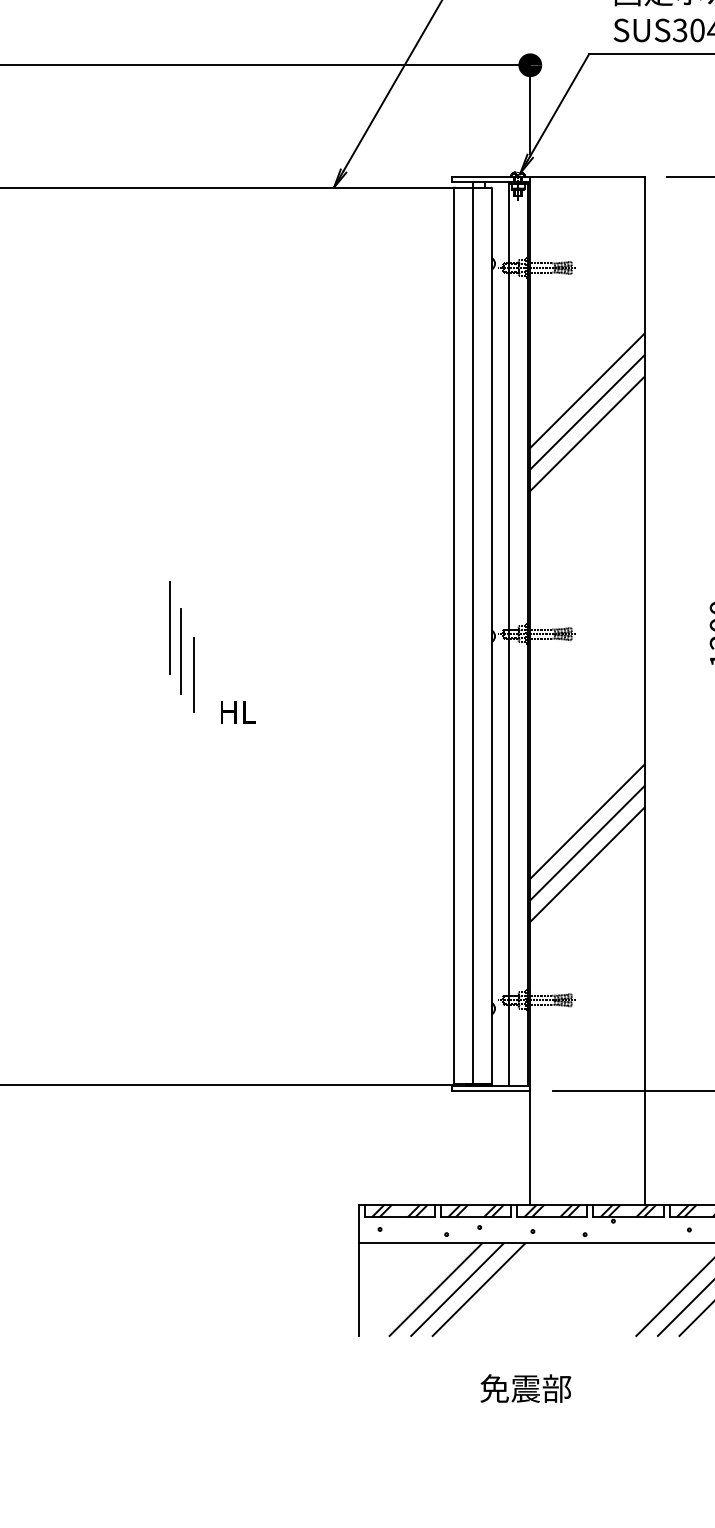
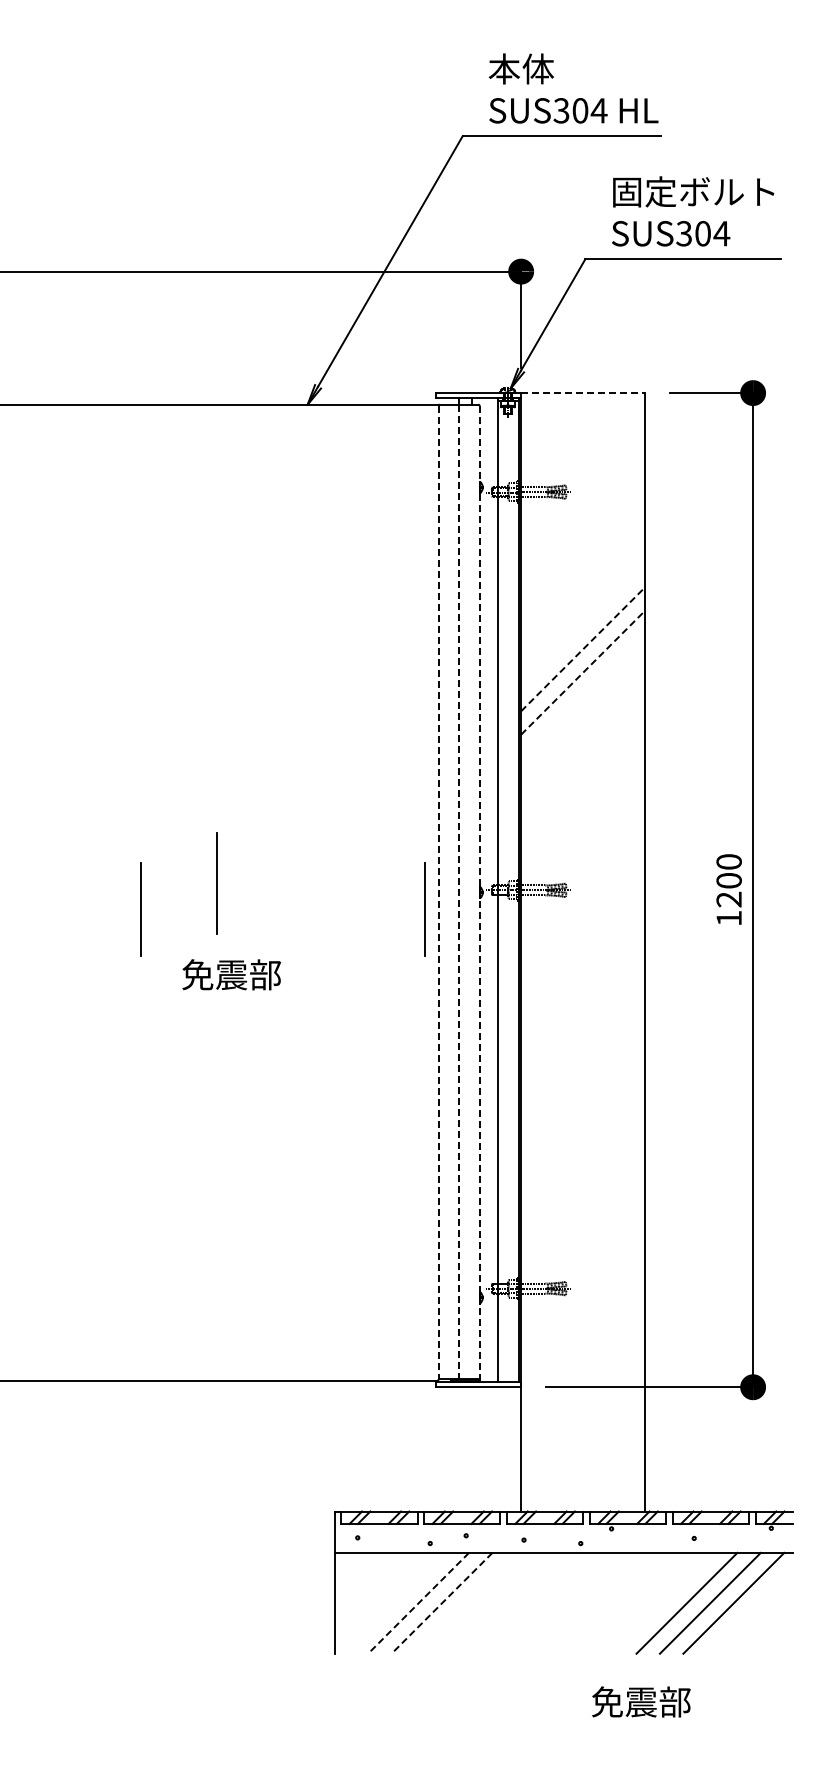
line: (587, 177) -> (583, 393), solid -> dashed
line: (587, 390) -> (583, 625), removed
line: (587, 412) -> (583, 649), solid -> dashed
line: (587, 433) -> (583, 672), solid -> dashed
line: (169, 627) -> (216, 883), moved
line: (454, 636) -> (438, 892), solid -> dashed
line: (472, 636) -> (458, 892), solid -> dashed
line: (491, 637) -> (479, 894), solid -> dashed
line: (441, 651) -> (424, 909), added
line: (194, 674) -> (155, 934), removed
text: (263, 711) -> (231, 974), HL -> 免震部
line: (587, 821) -> (583, 1094), removed
line: (587, 842) -> (583, 1117), removed
line: (587, 865) -> (583, 1141), removed
line: (479, 1288) -> (465, 1602), removed
line: (435, 1289) -> (418, 1603), solid -> dashed
line: (457, 1289) -> (441, 1603), solid -> dashed
text: (525, 1388) -> (641, 1701), moved

